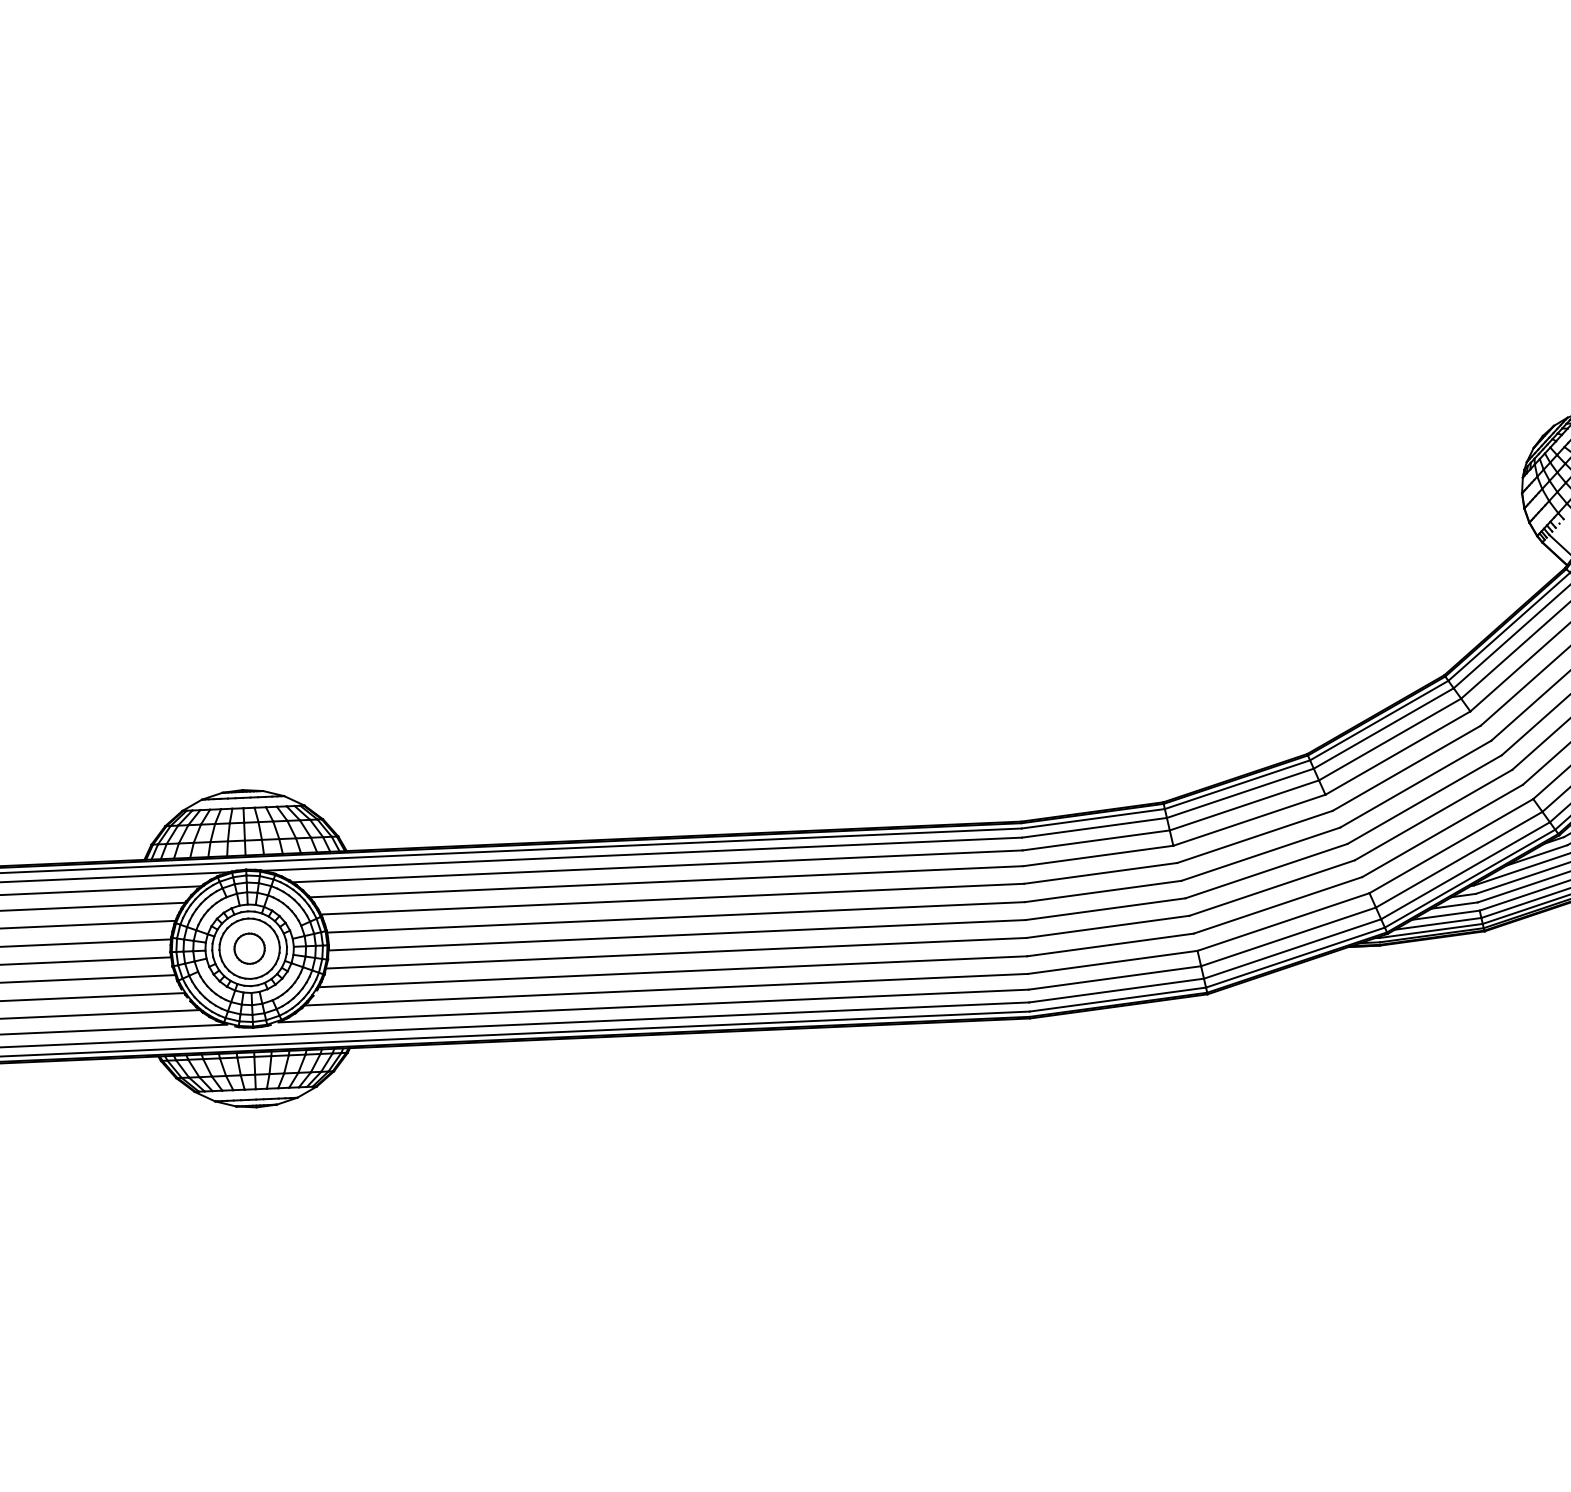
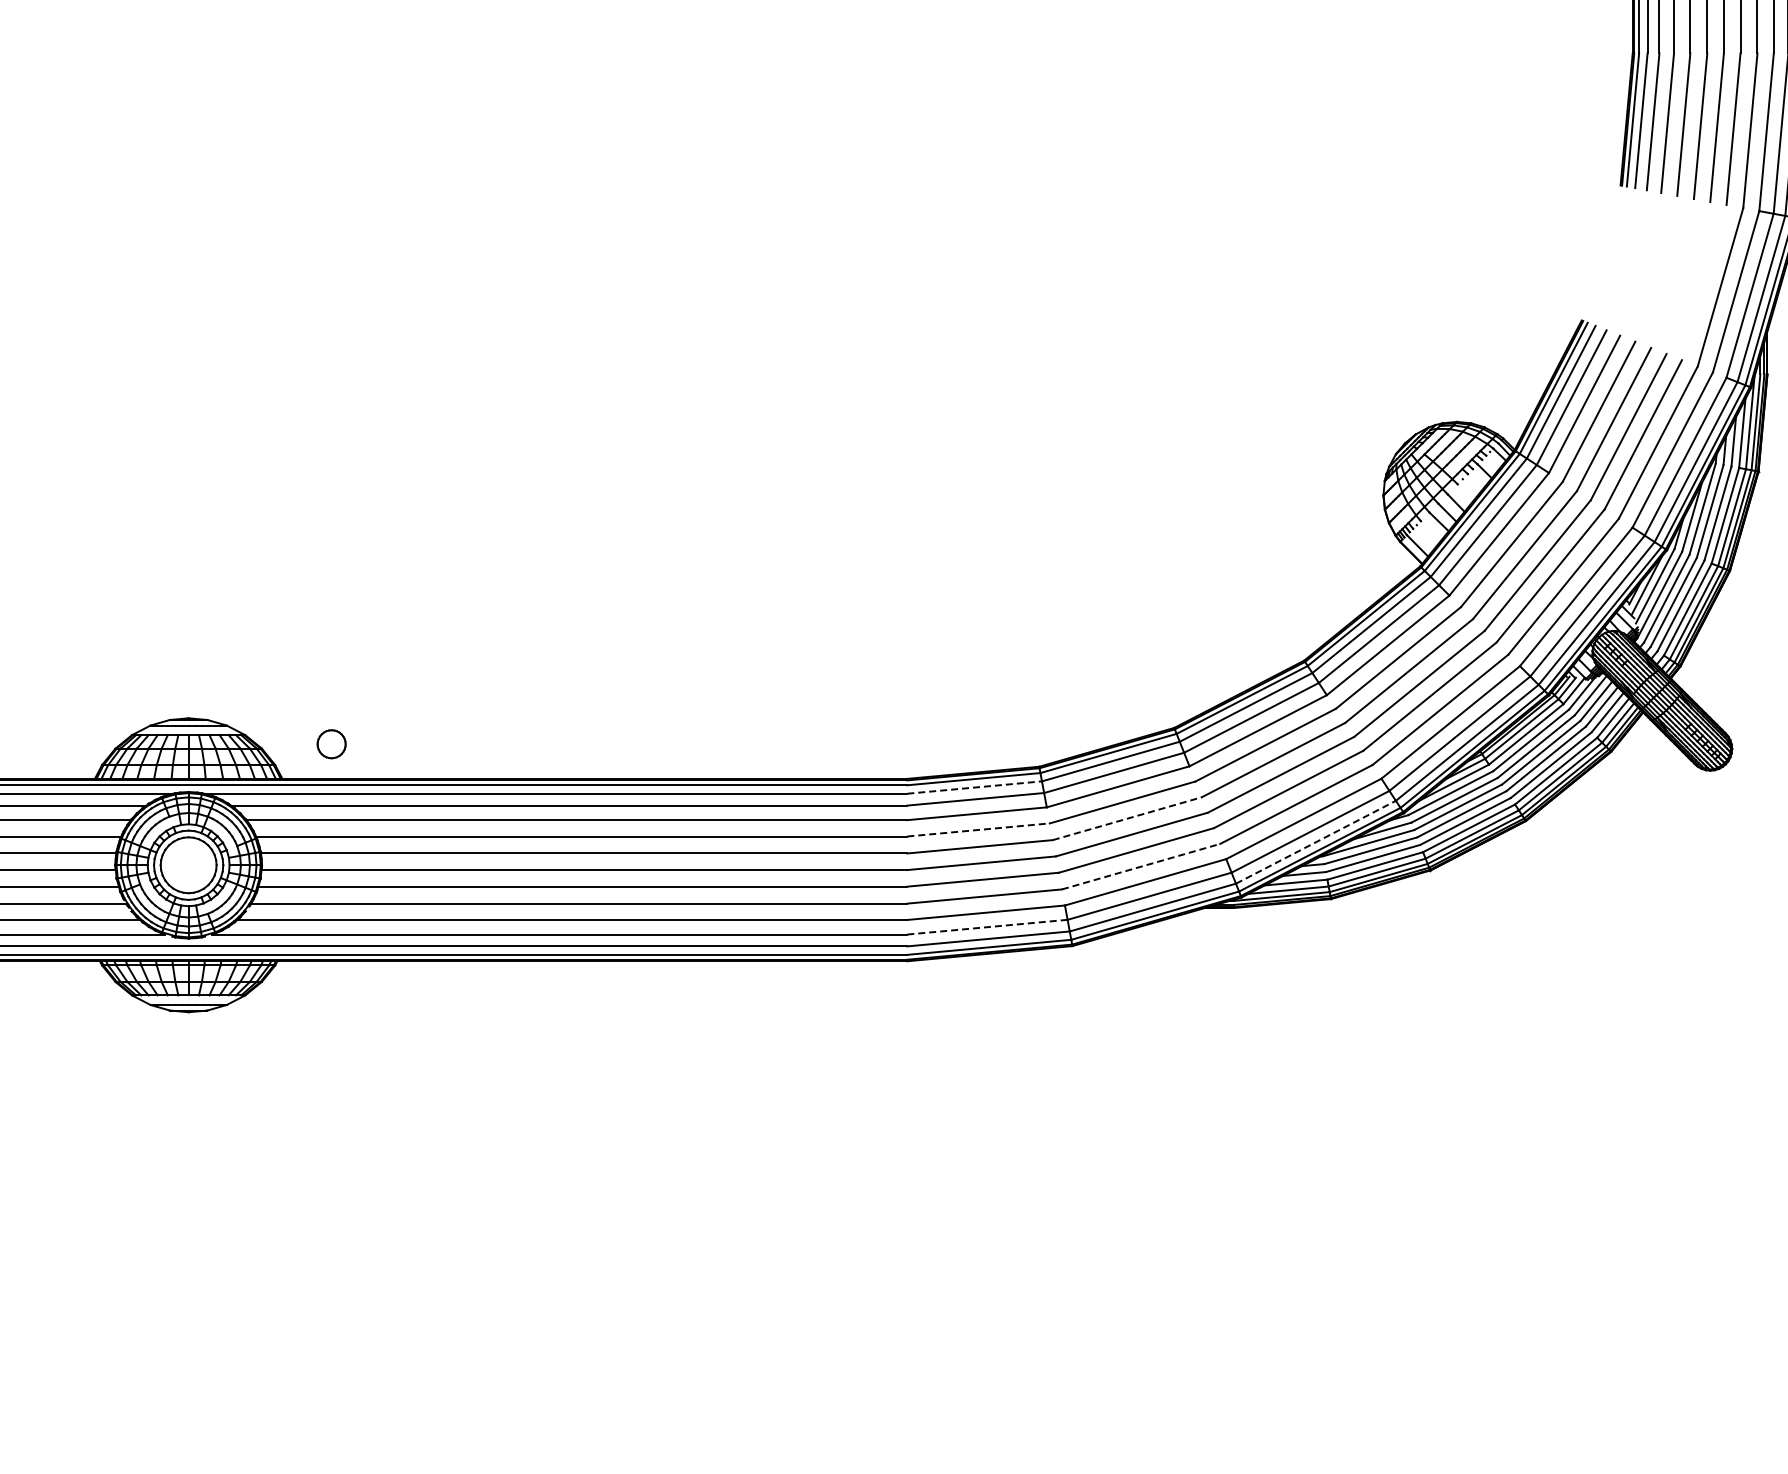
line: (1094, 827) -> (974, 787), solid -> dashed
line: (1260, 853) -> (1127, 818), solid -> dashed
line: (1466, 870) -> (1316, 842), solid -> dashed
line: (1100, 872) -> (978, 829), solid -> dashed
line: (1278, 905) -> (1141, 866), solid -> dashed
part: (249, 948) -> (331, 744), moved
line: (1114, 978) -> (987, 927), solid -> dashed

